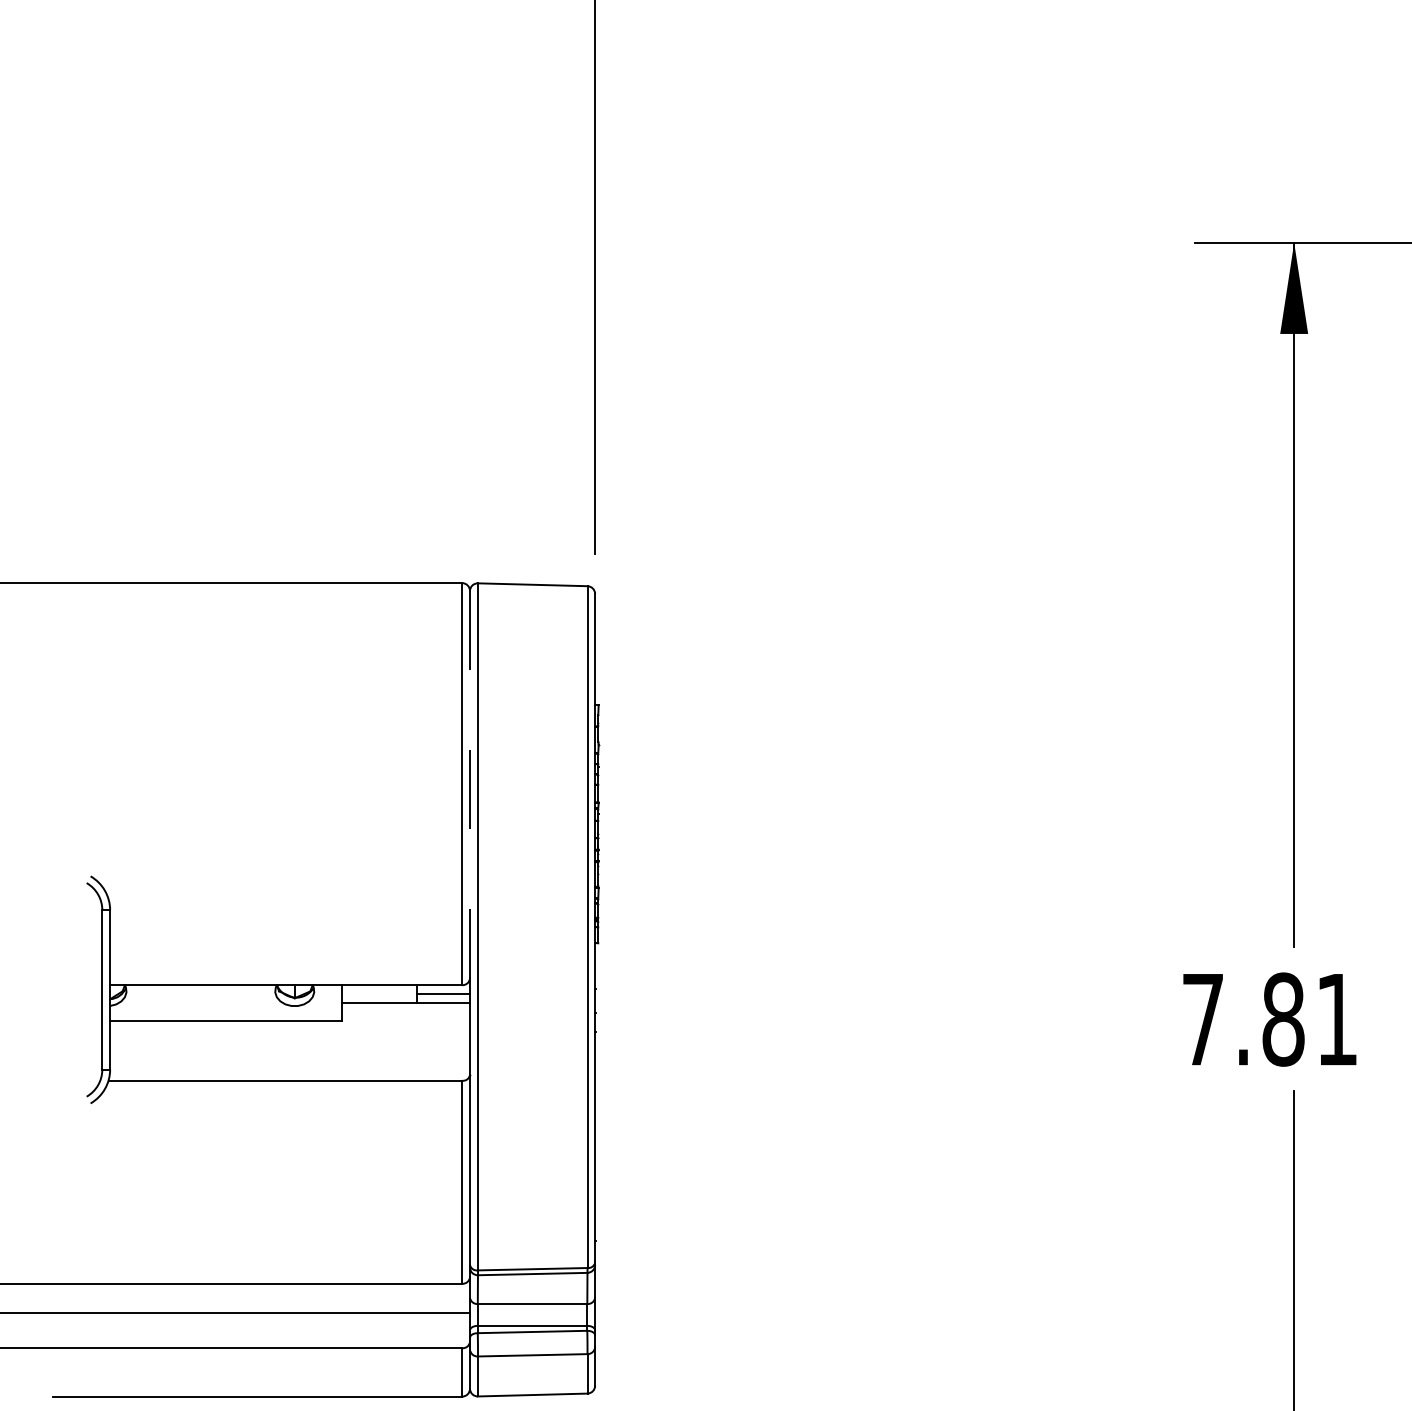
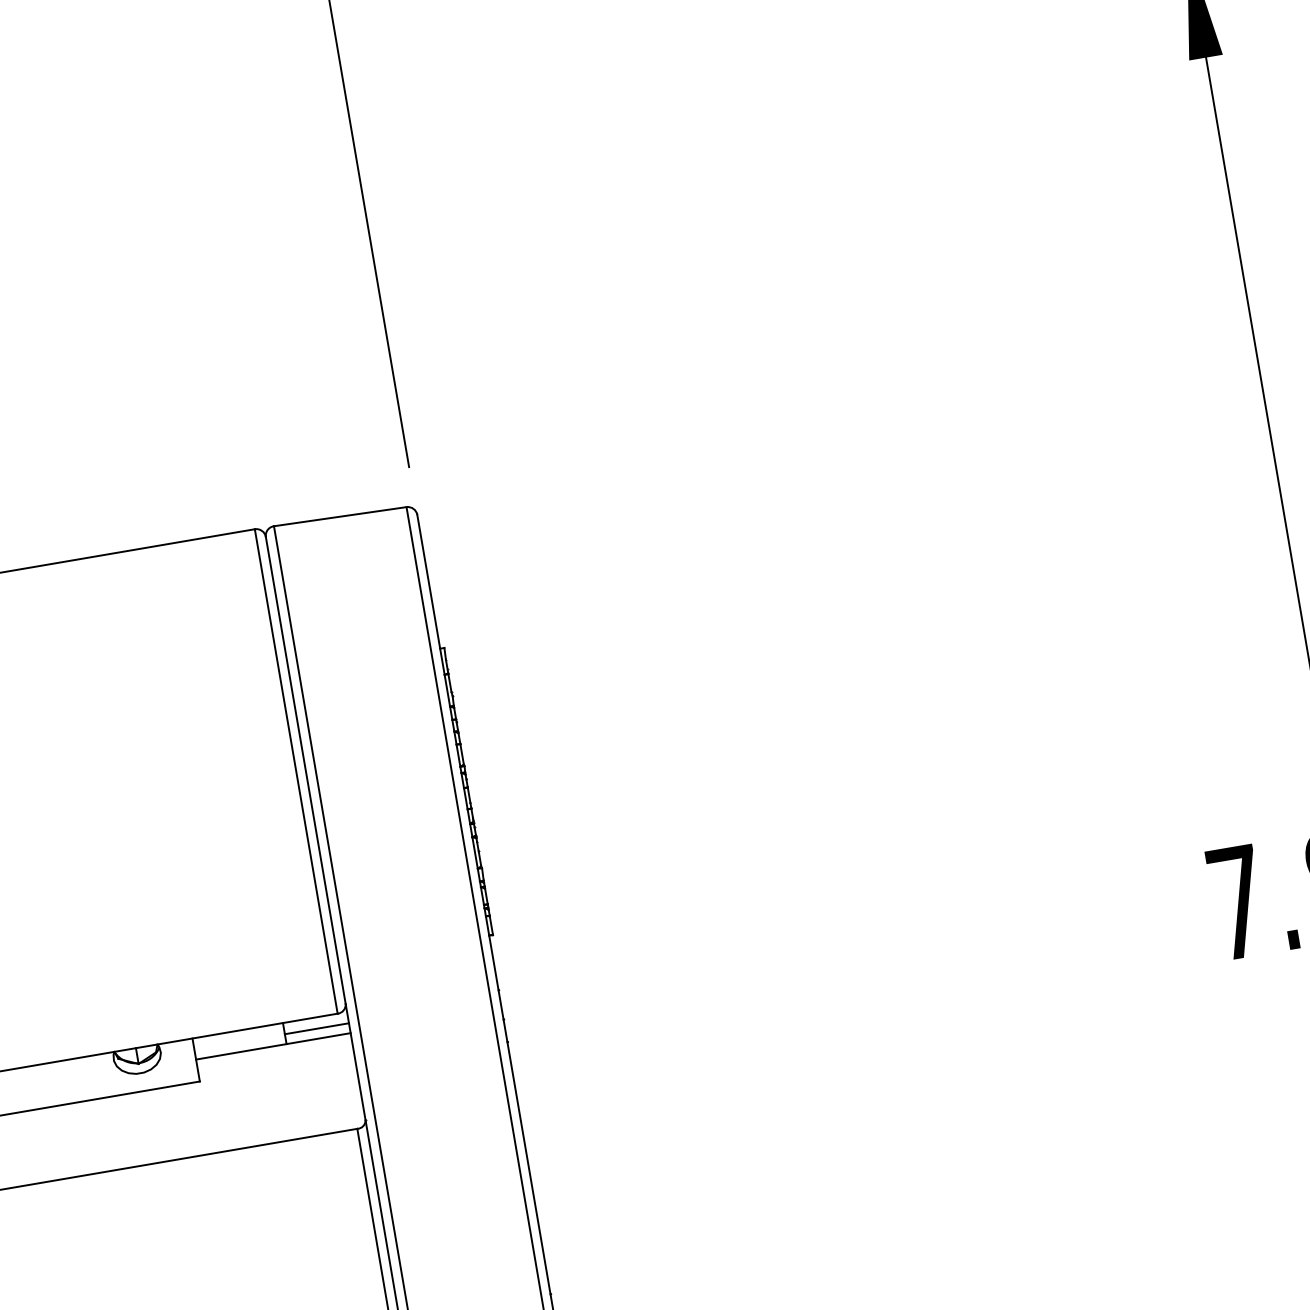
line: (469, 784) -> (305, 770), dashed -> solid

